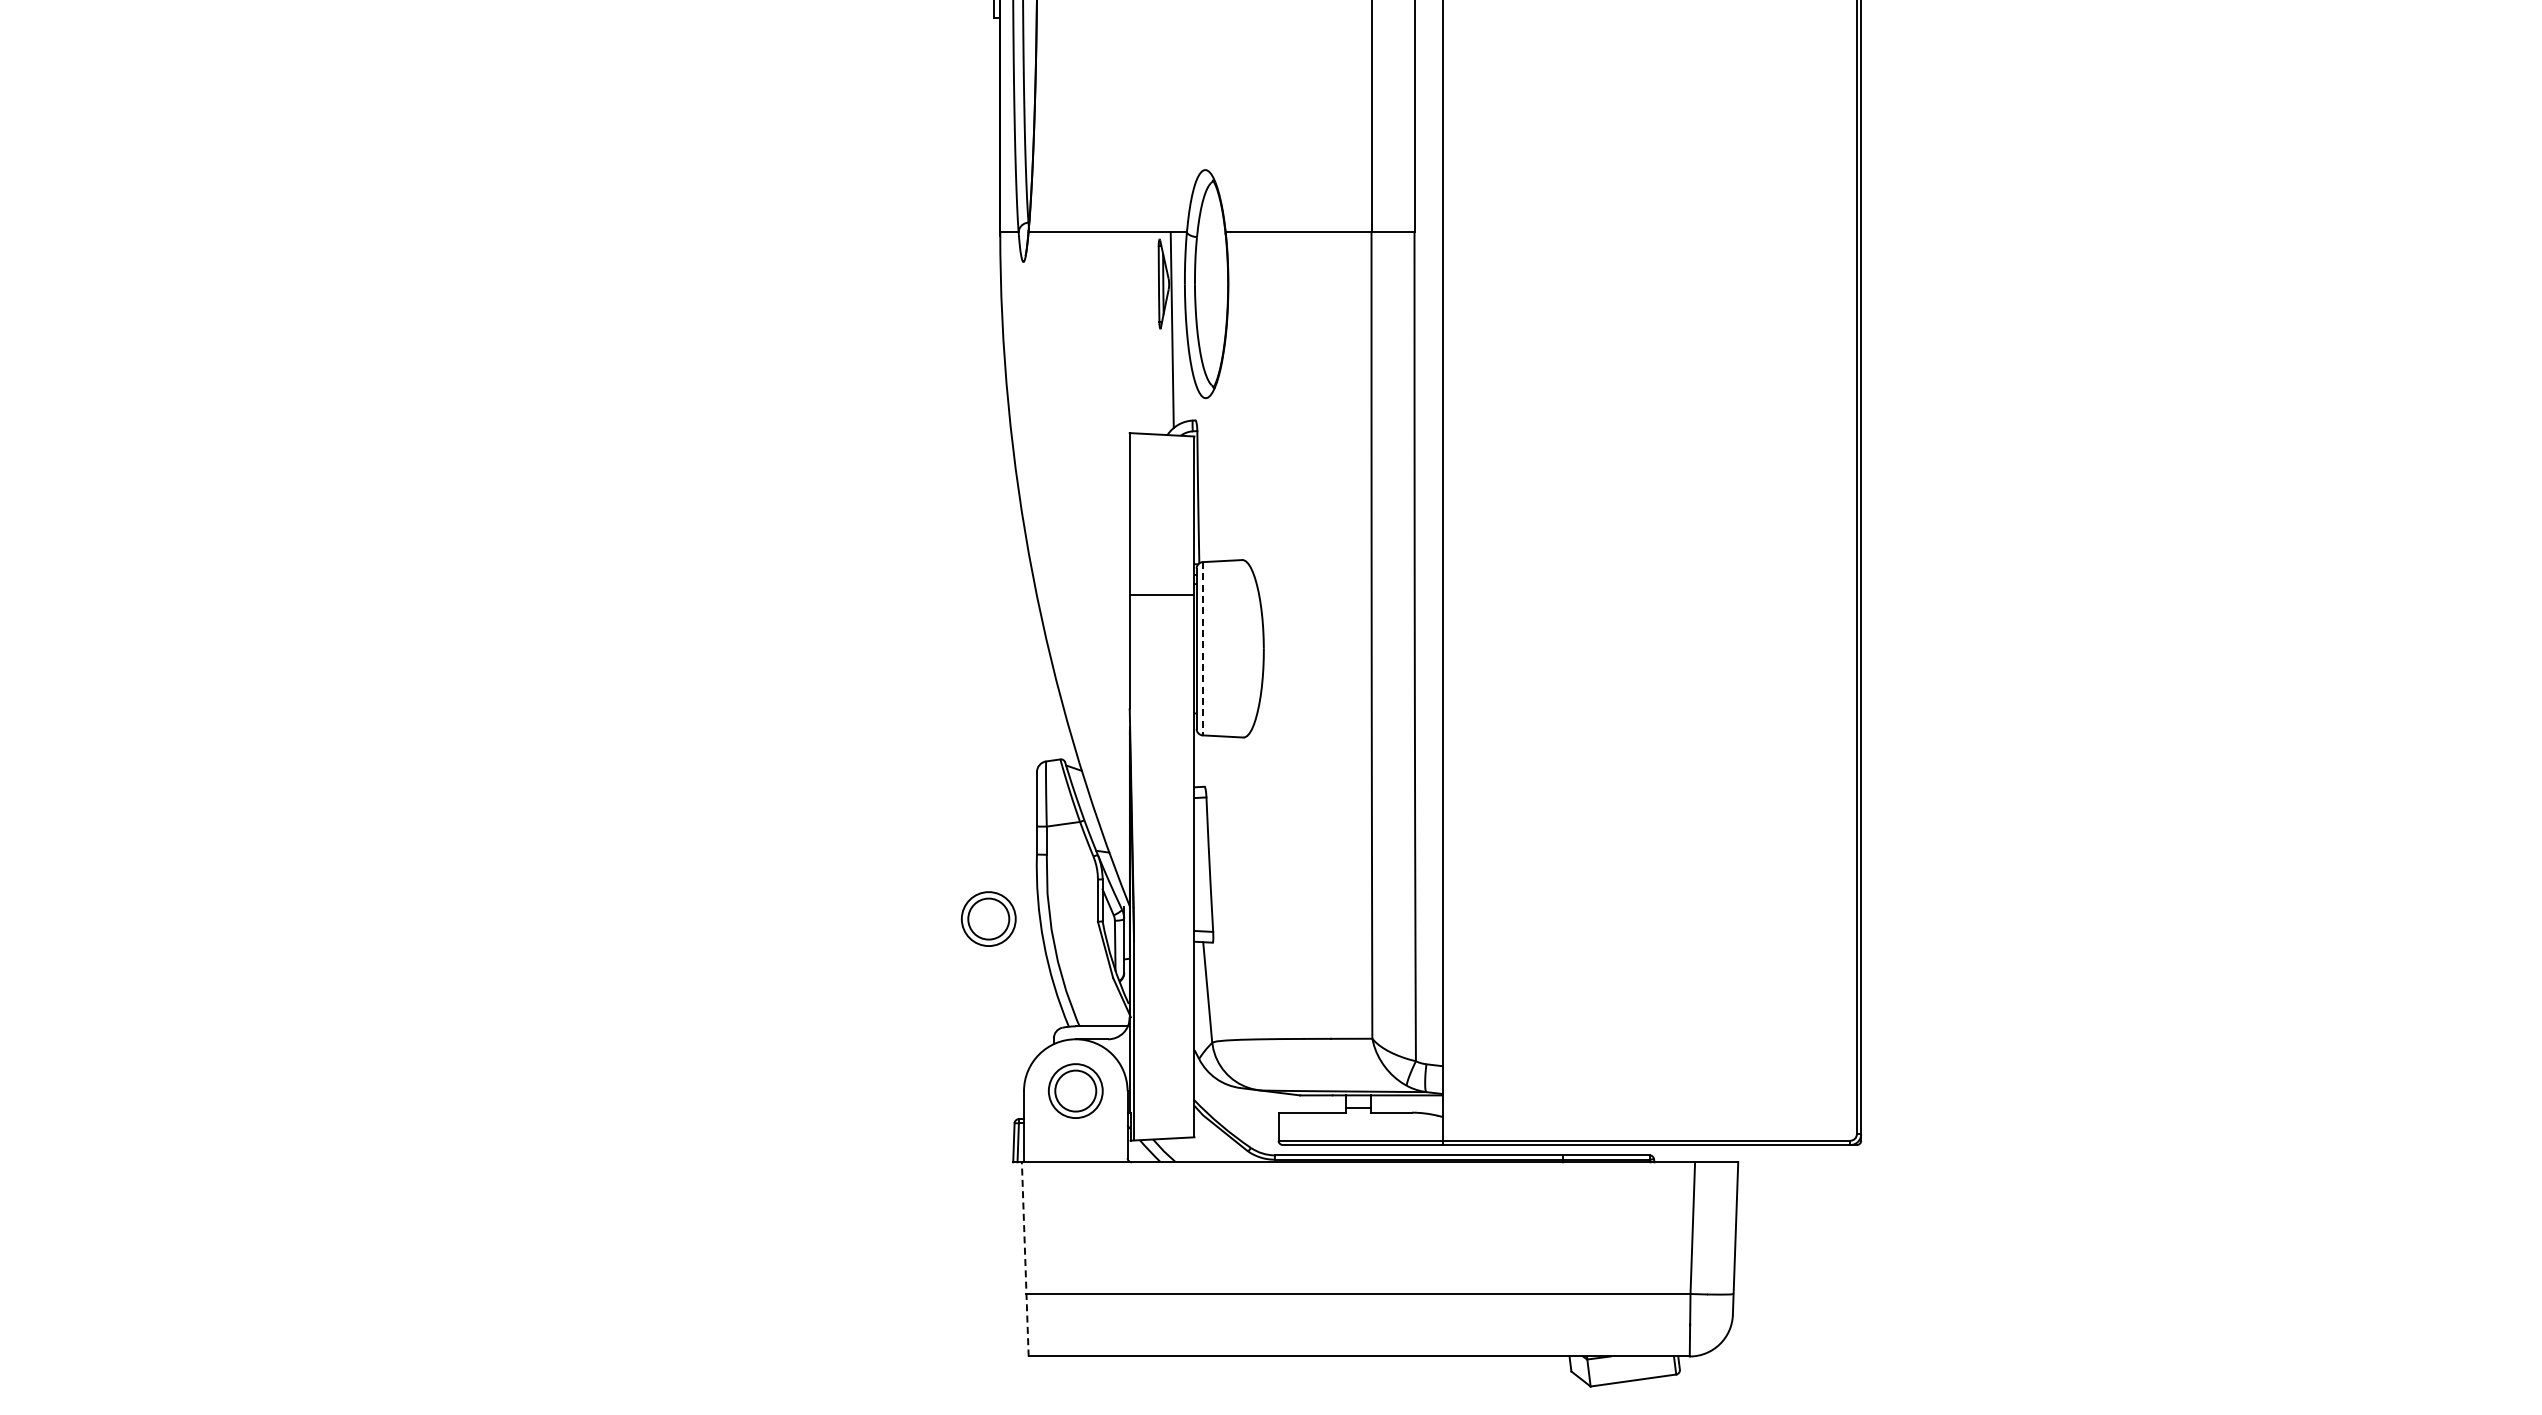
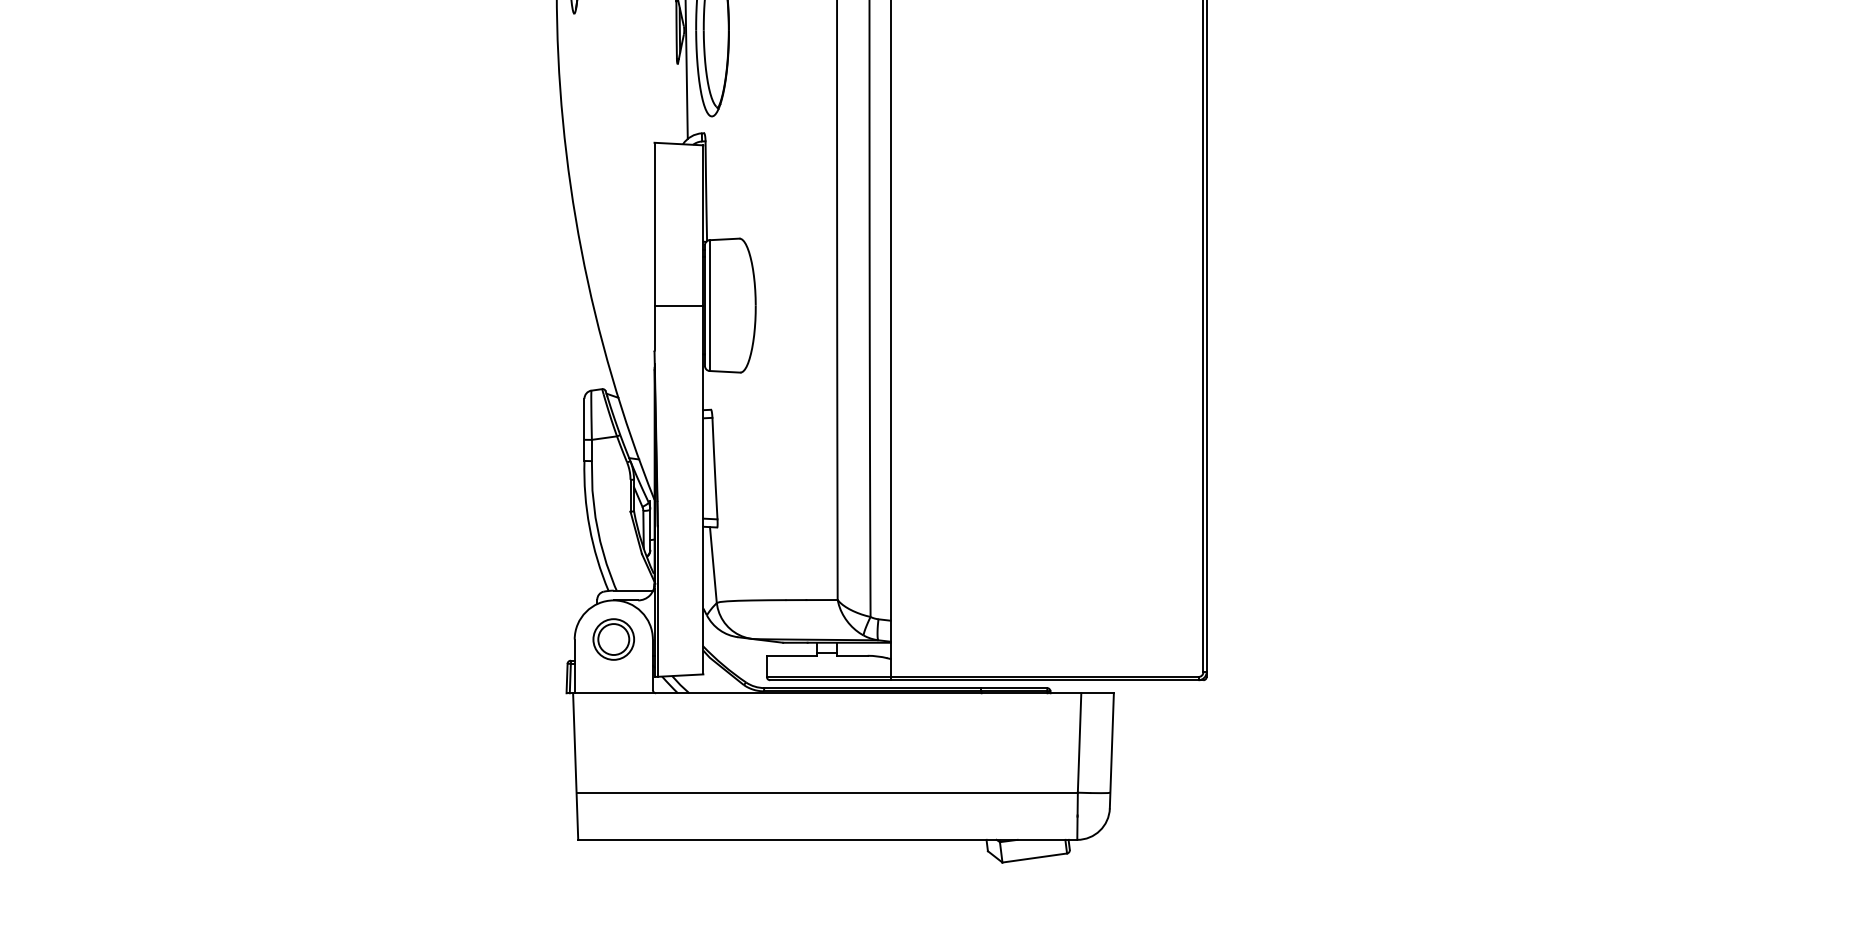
line: (1161, 594) -> (678, 305), moved
line: (1202, 648) -> (709, 305), dashed -> solid
part: (988, 918) -> (547, 509), removed
line: (1025, 1258) -> (575, 765), dashed -> solid

